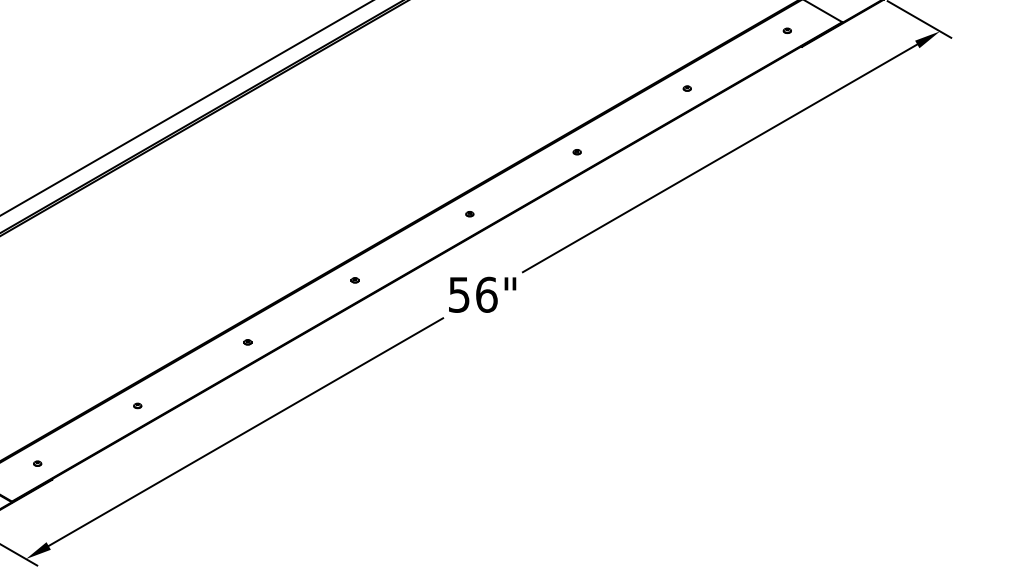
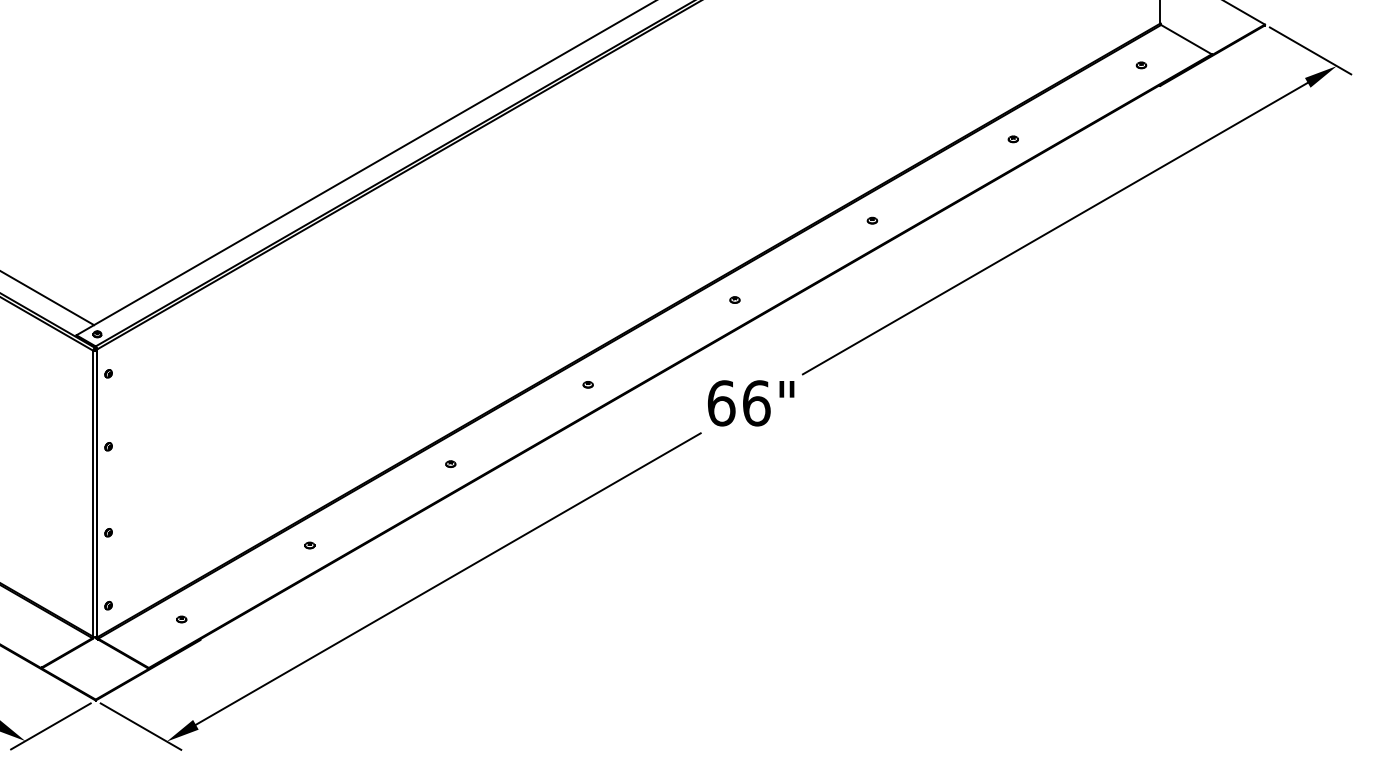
text: (459, 294) -> (721, 403), 56" -> 66"

